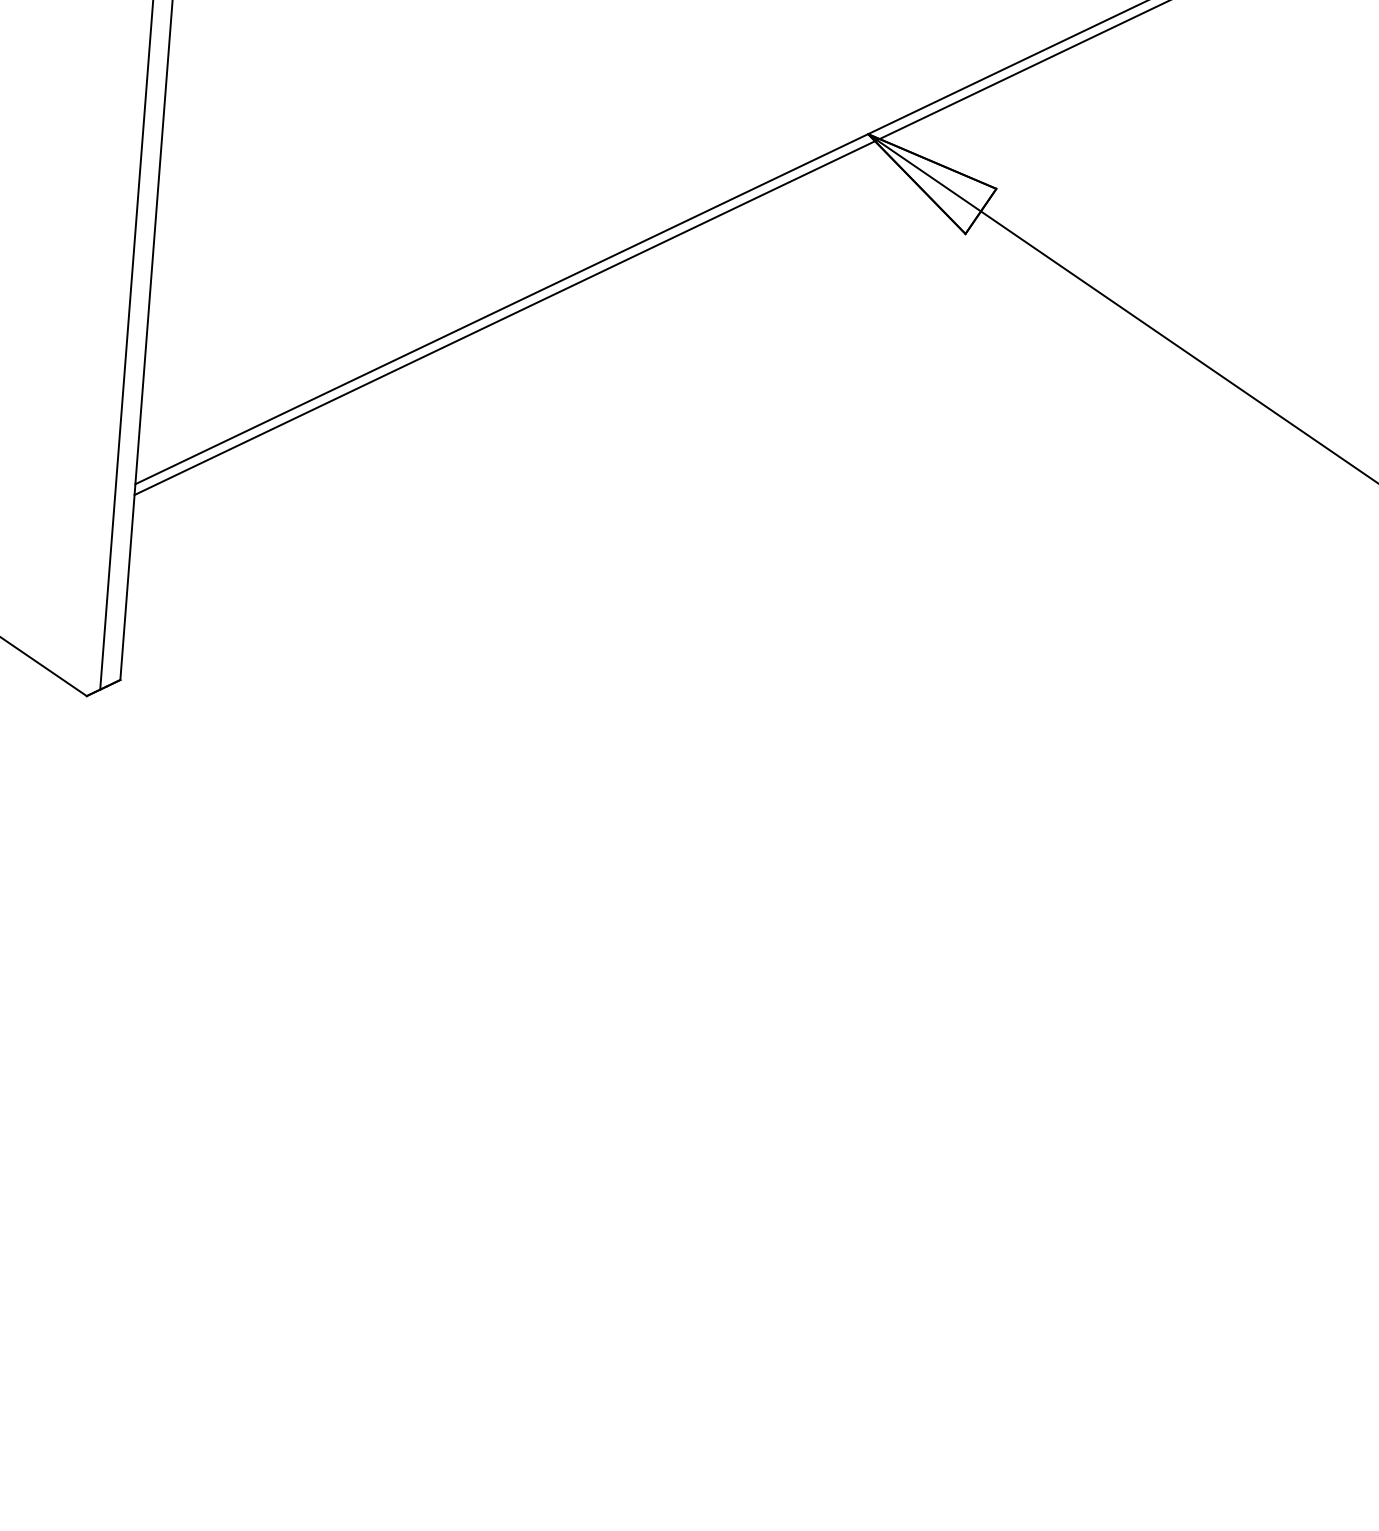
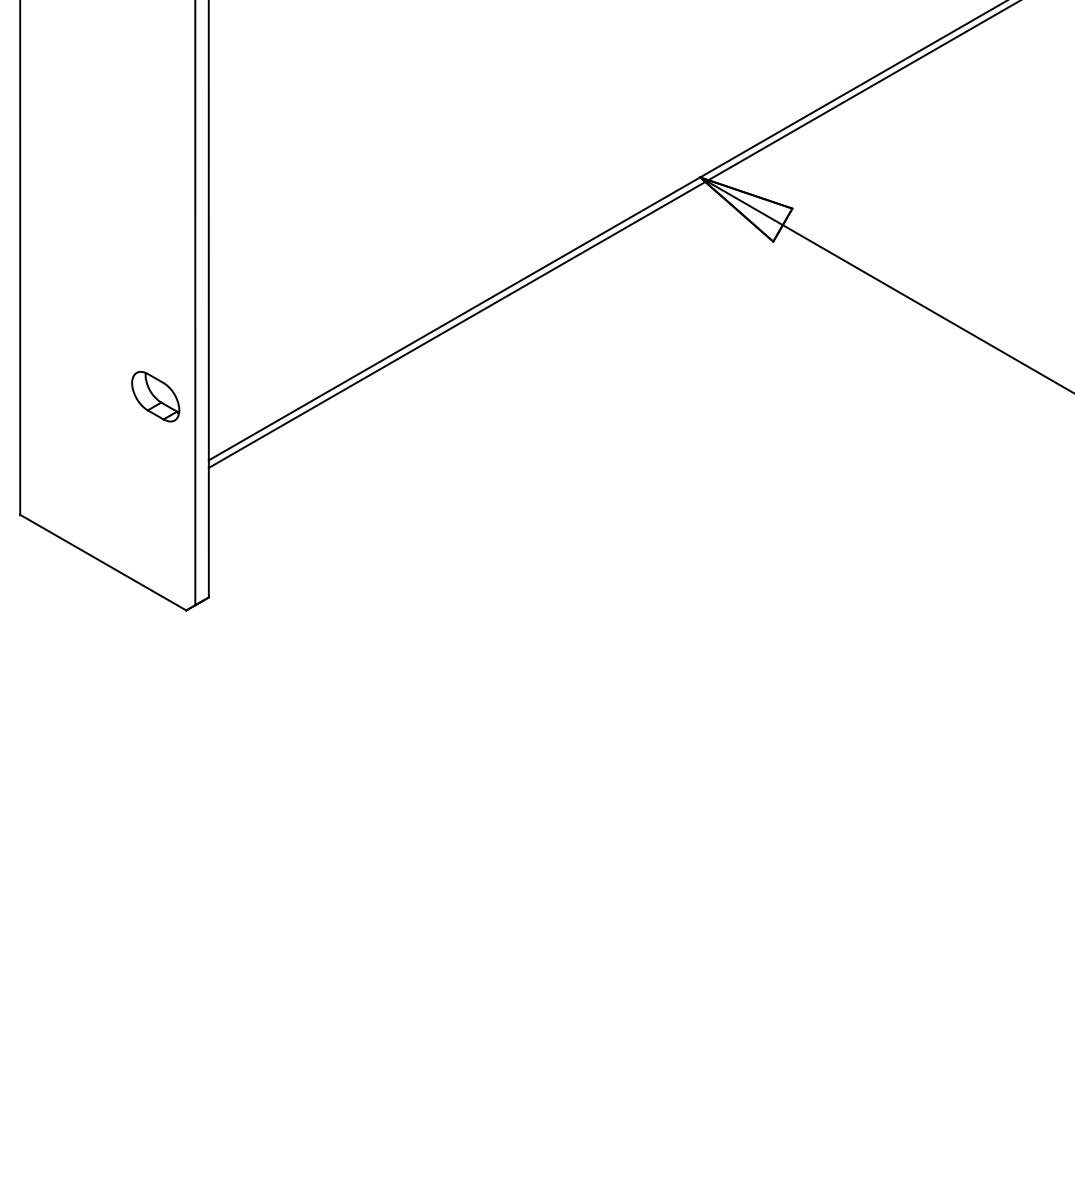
part: (66, 387) -> (155, 396), added

